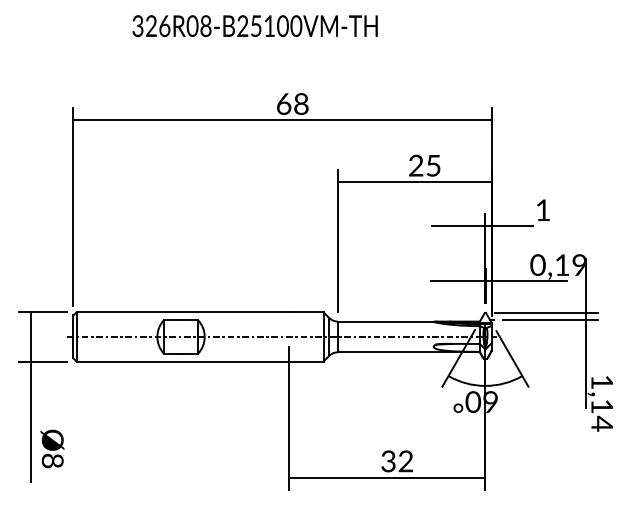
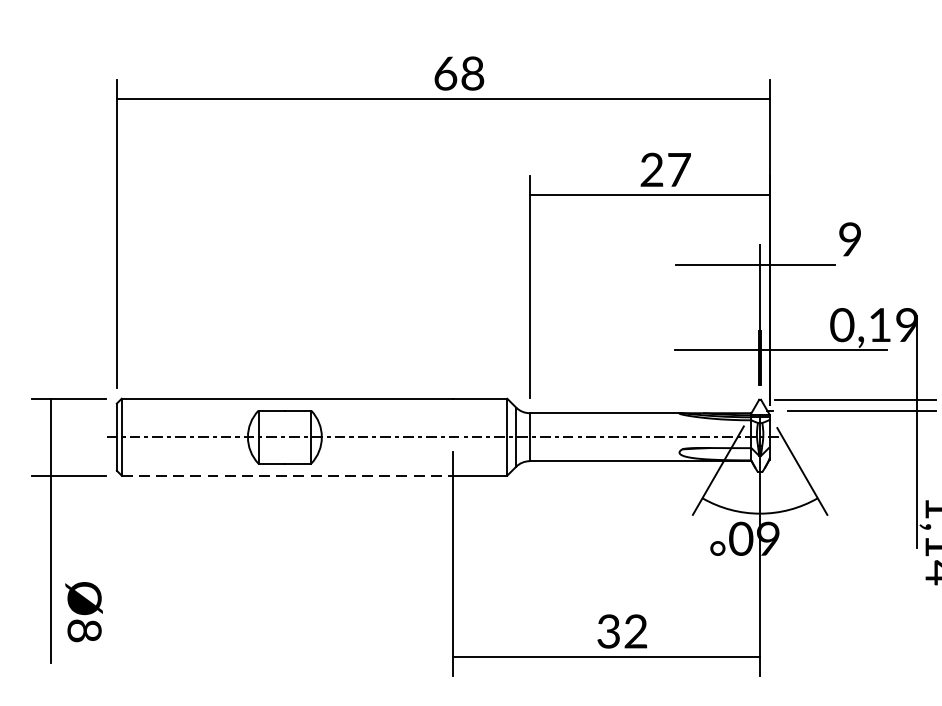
text: (433, 165) -> (679, 169), 25 -> 27
text: (542, 209) -> (849, 238), 1 -> 9
line: (183, 361) -> (288, 475), solid -> dashed

